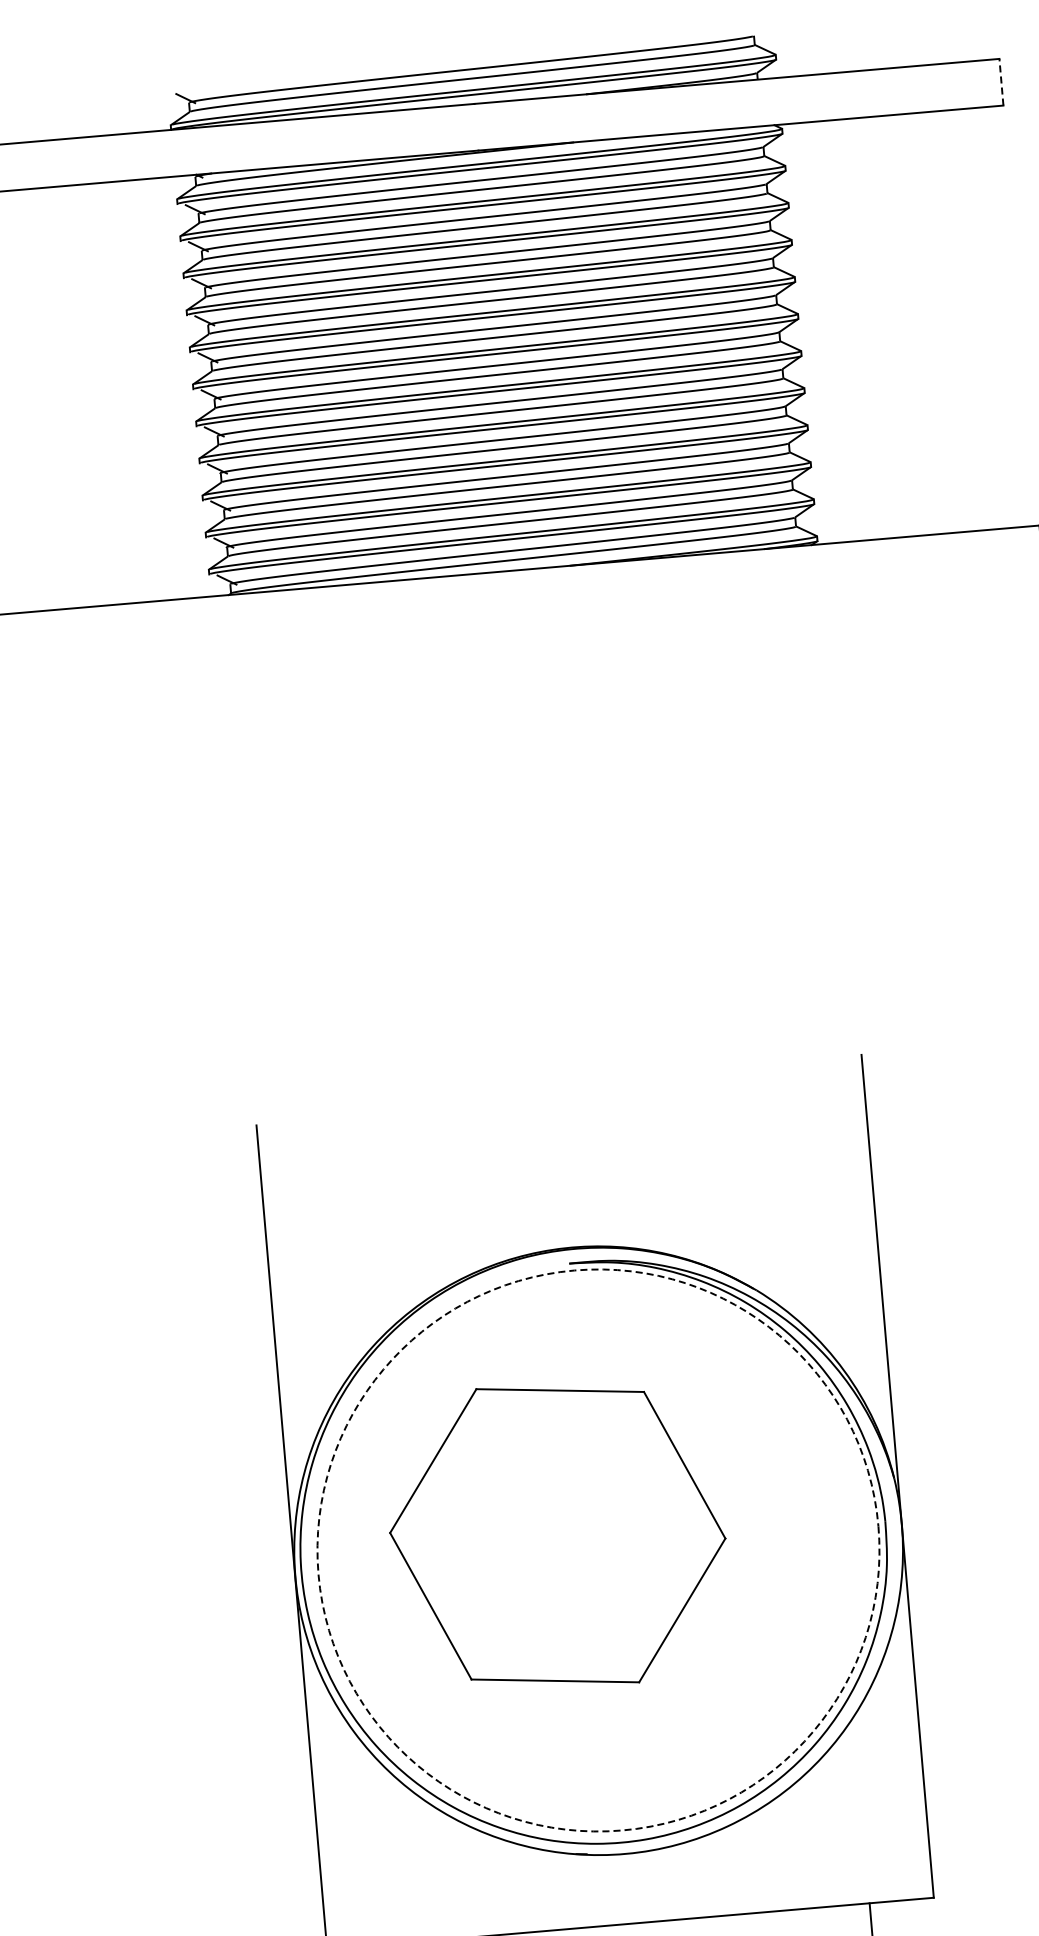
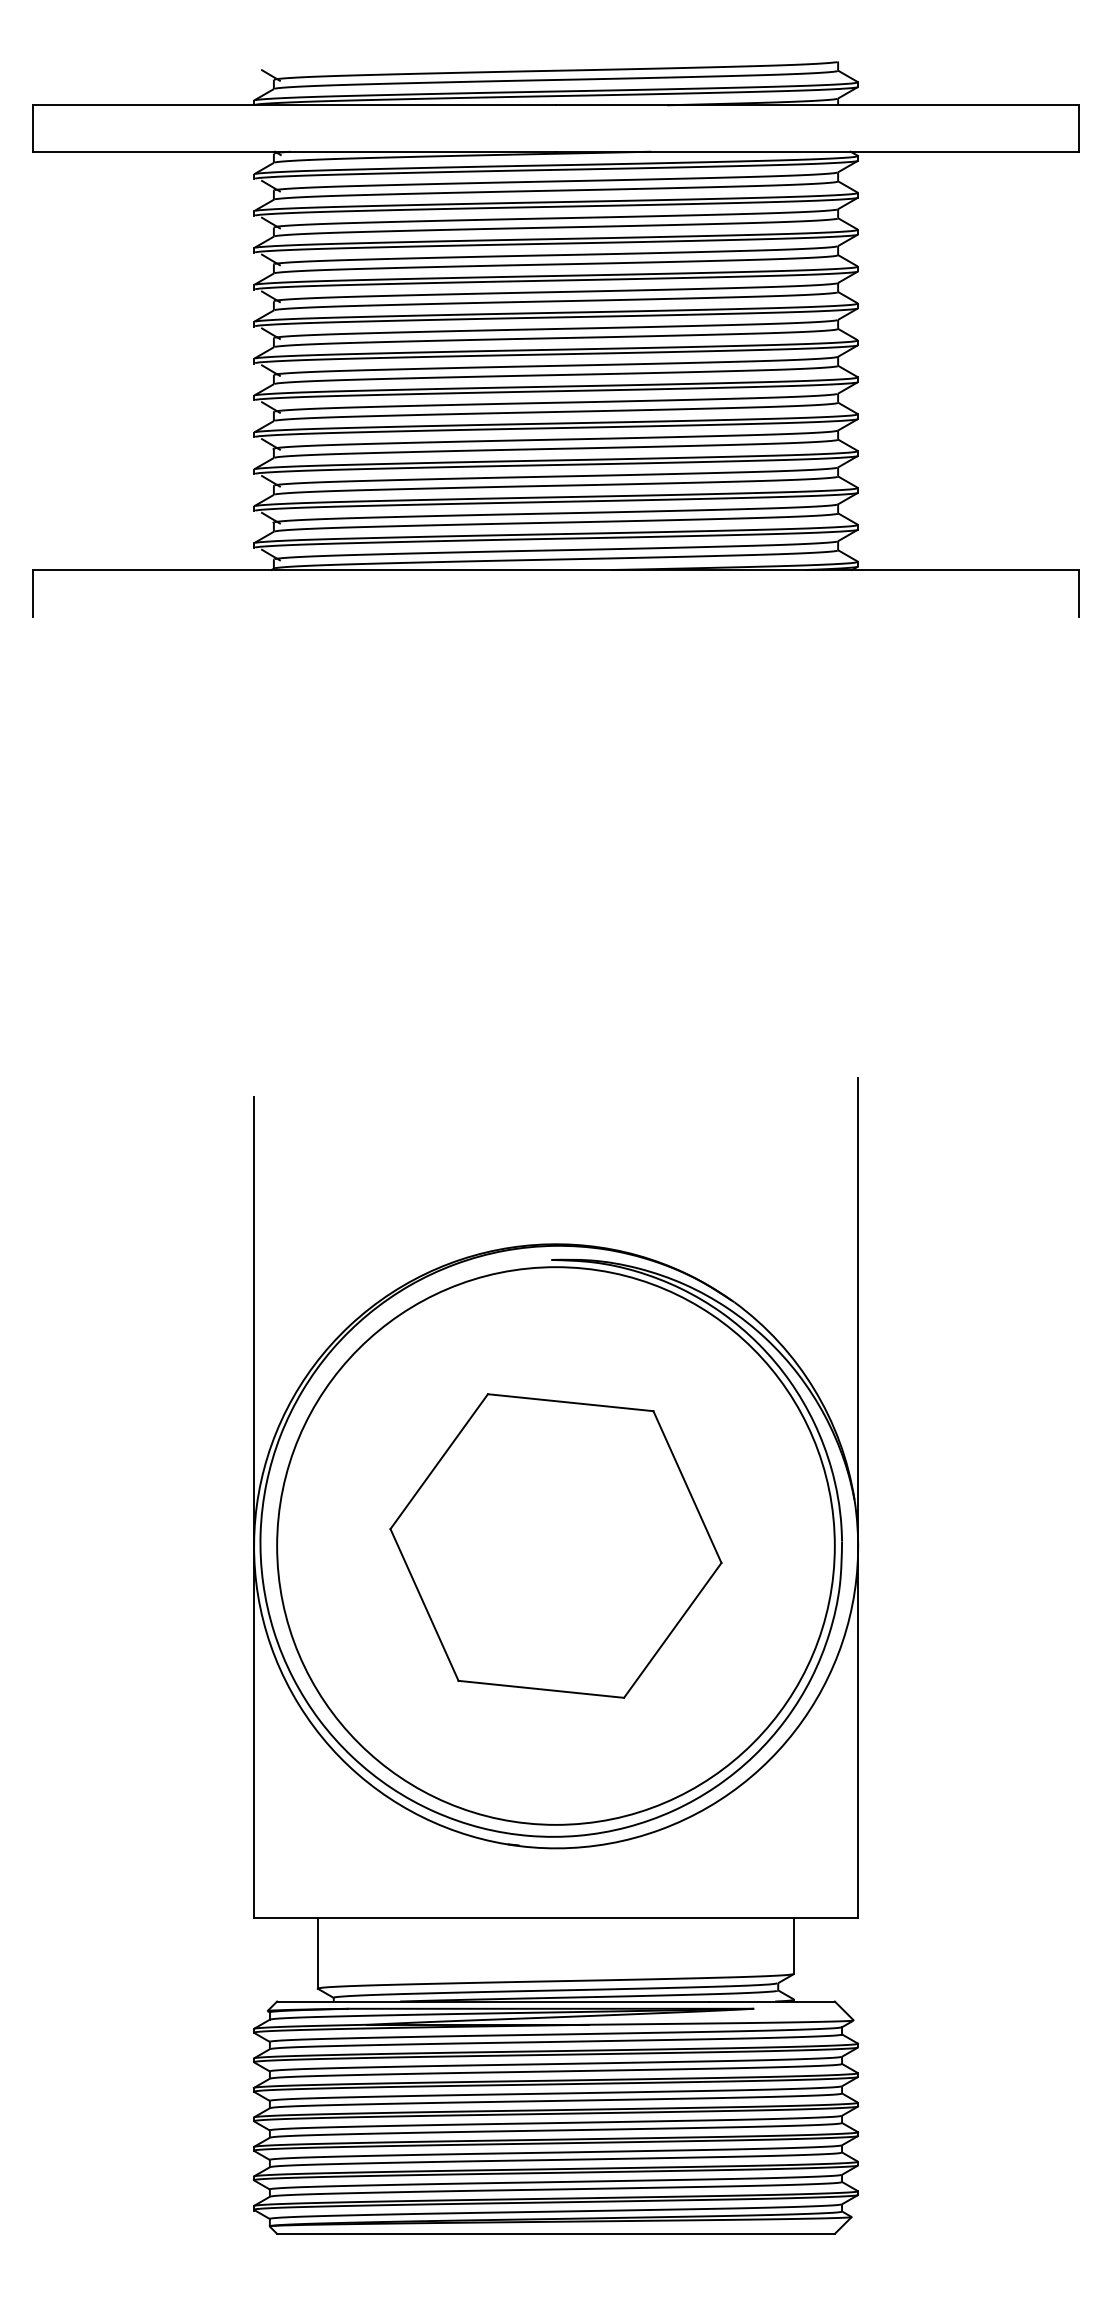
line: (1001, 82) -> (1078, 128), dashed -> solid
part: (557, 1535) -> (555, 1545), moved
circle: (597, 1549) -> (555, 1545), dashed -> solid

